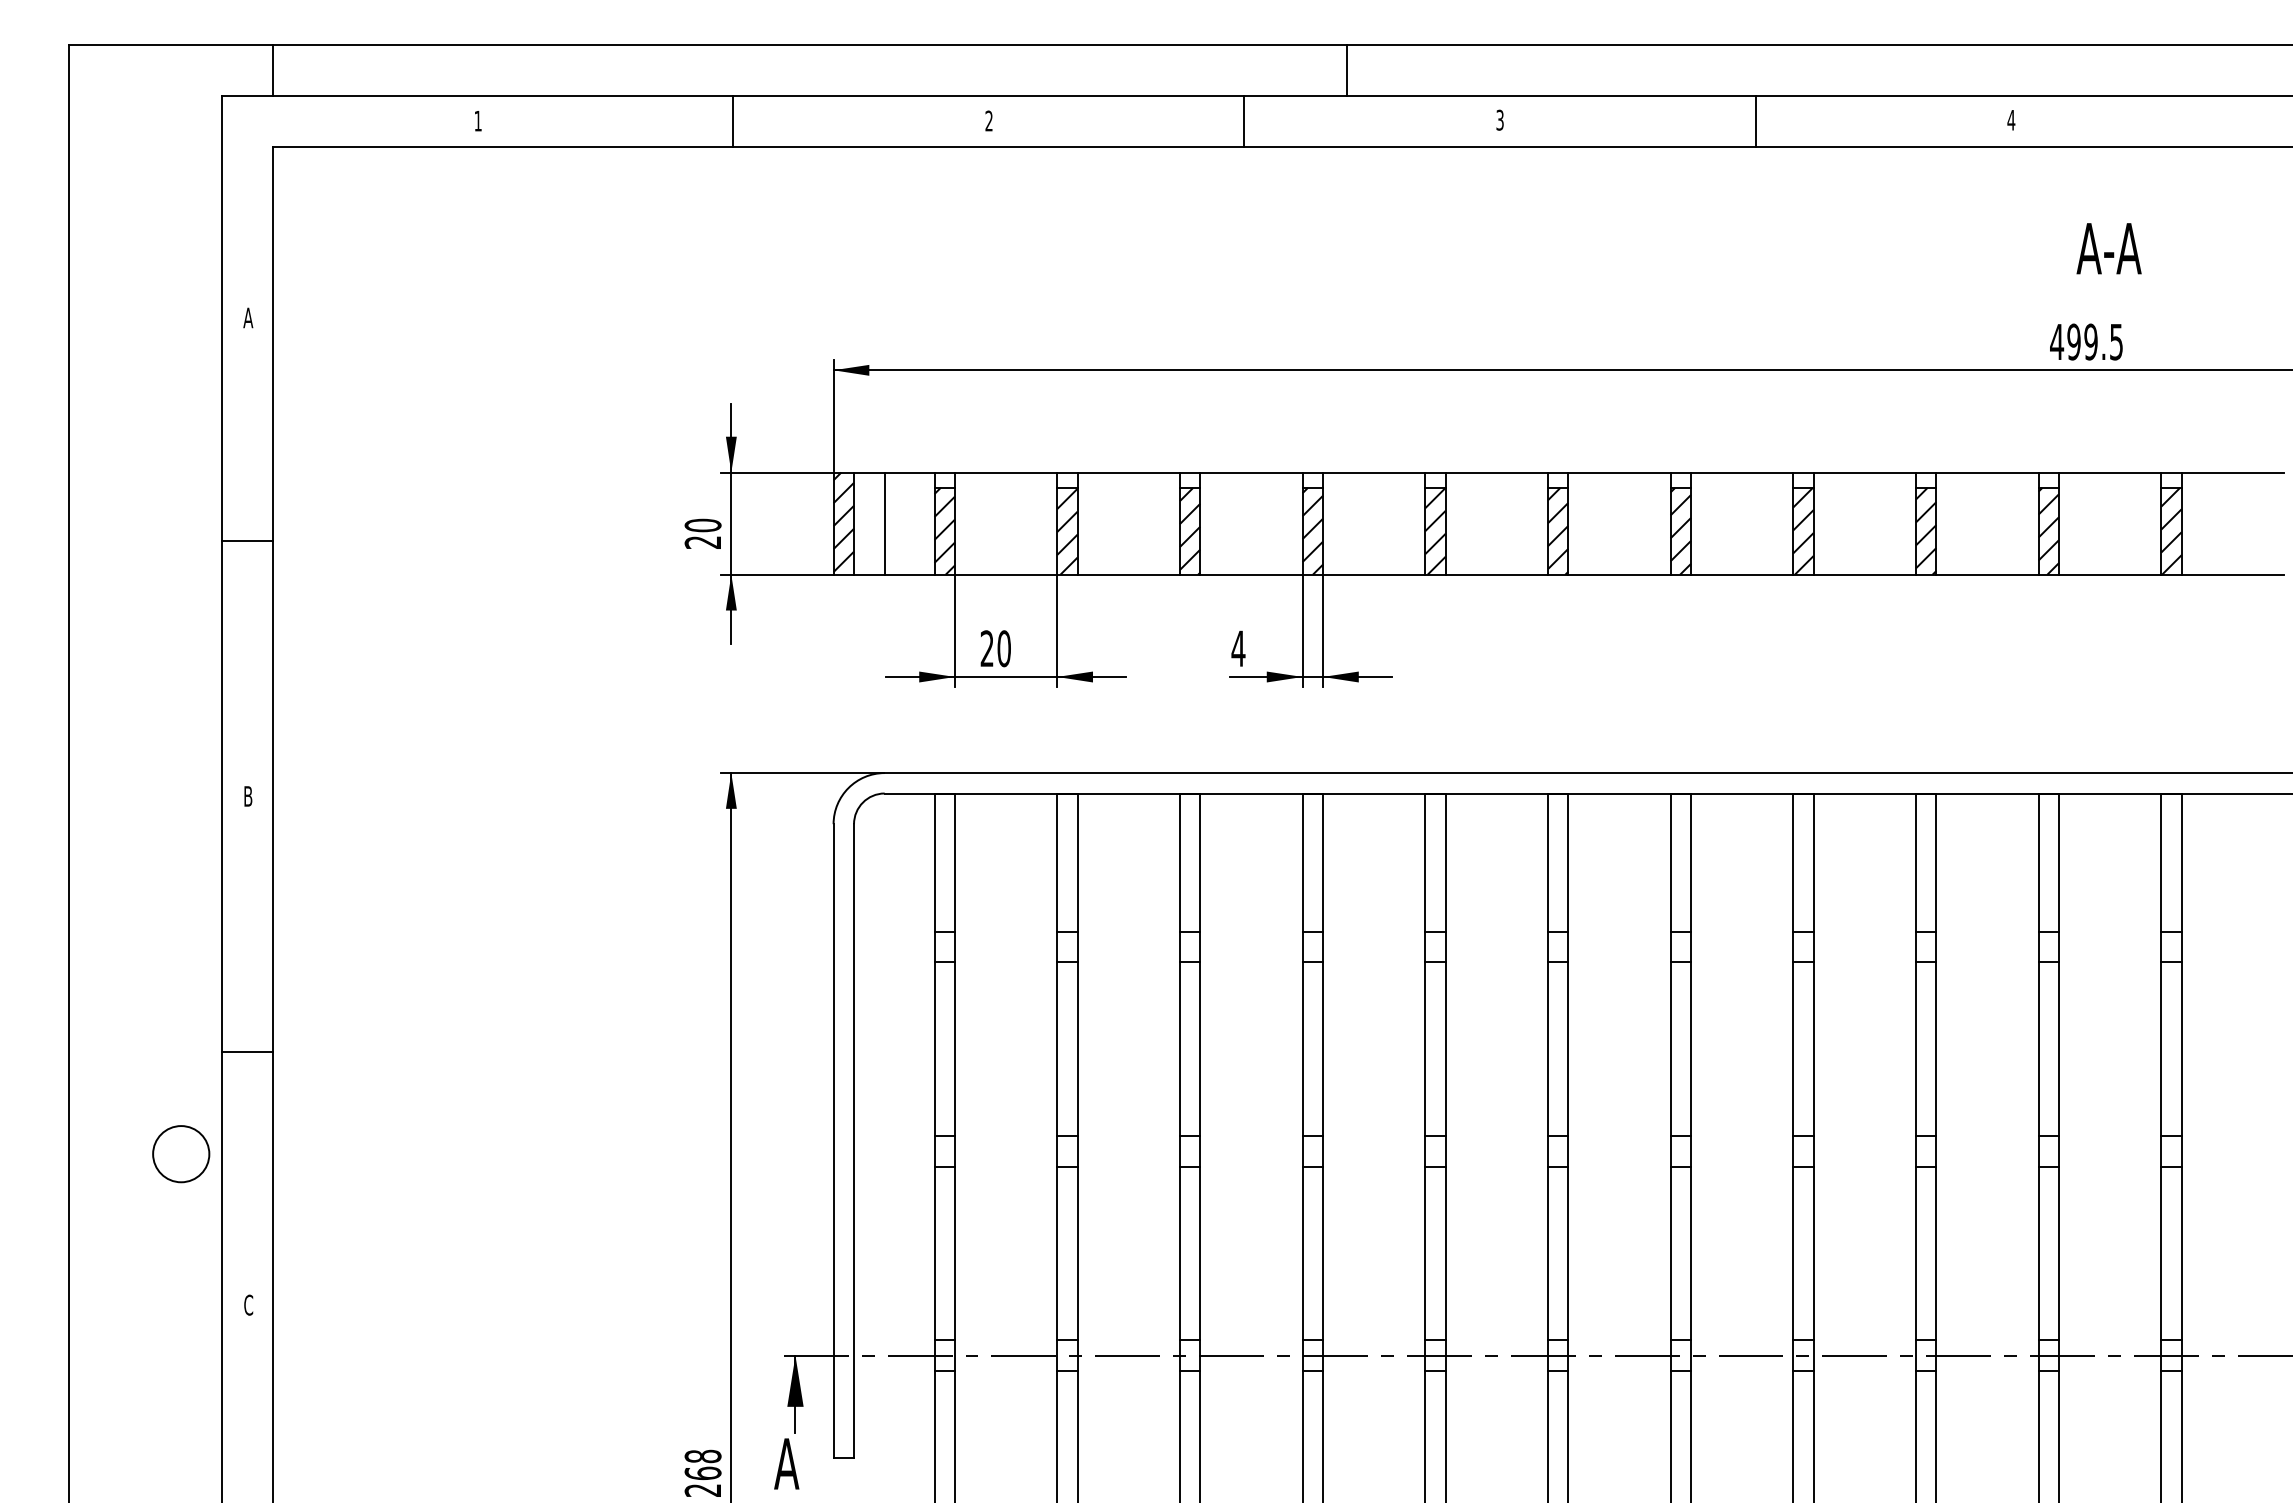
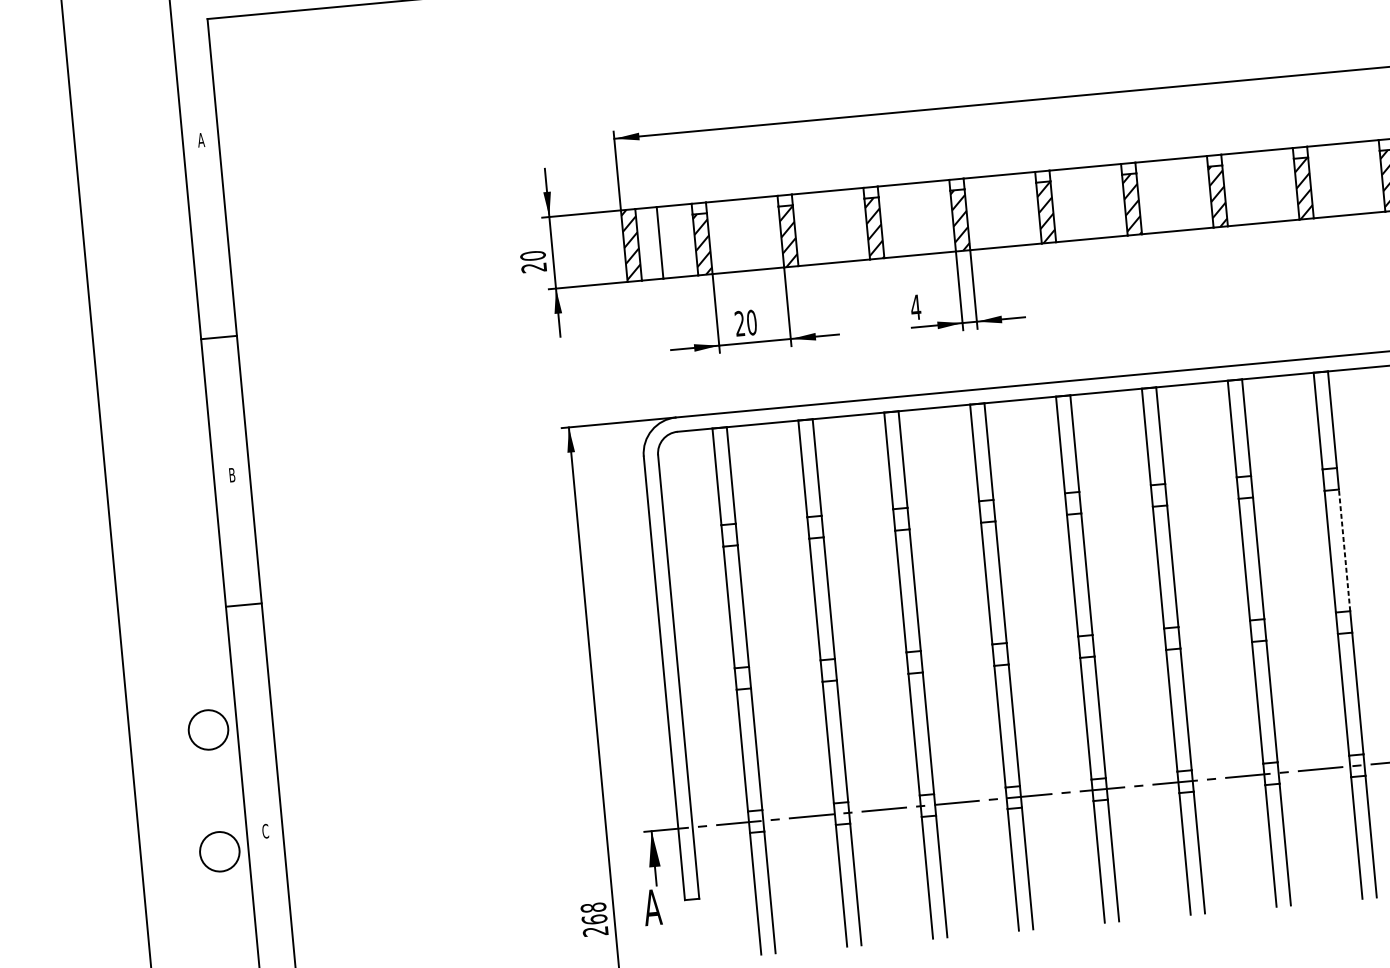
line: (247, 540) -> (218, 337), moved
line: (1813, 1049) -> (1344, 550), solid -> dashed
line: (247, 1051) -> (243, 604), moved
circle: (181, 1328) -> (220, 851), added

